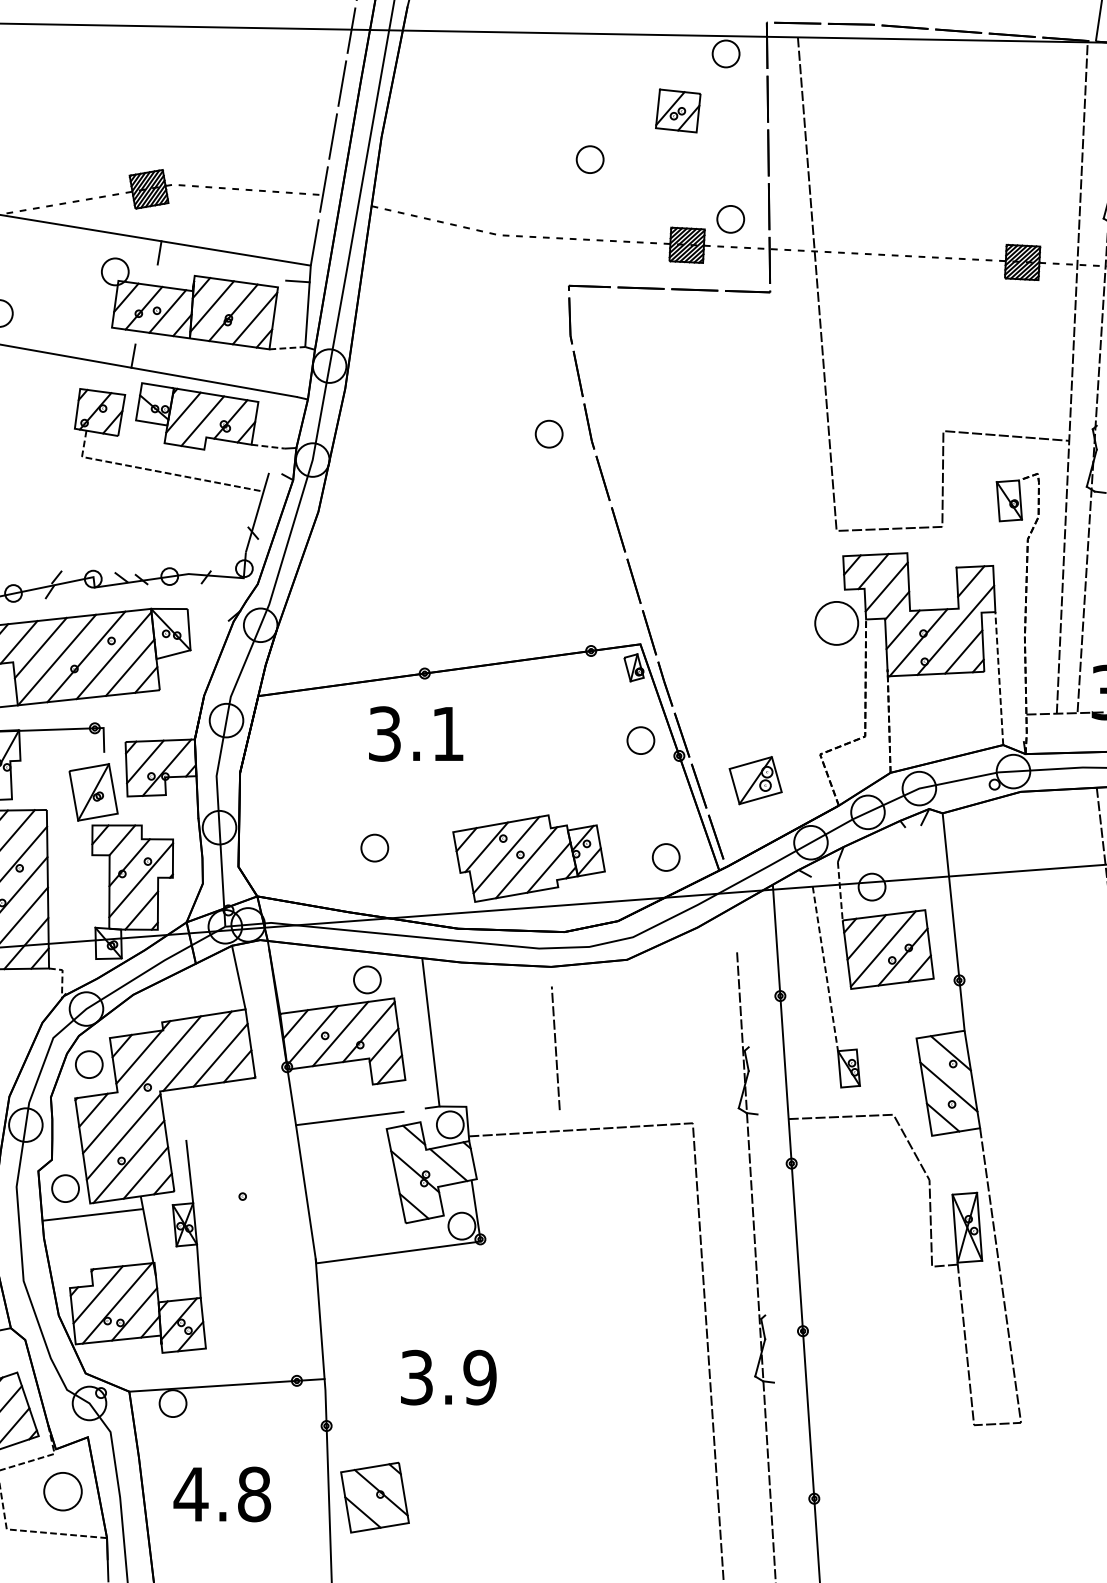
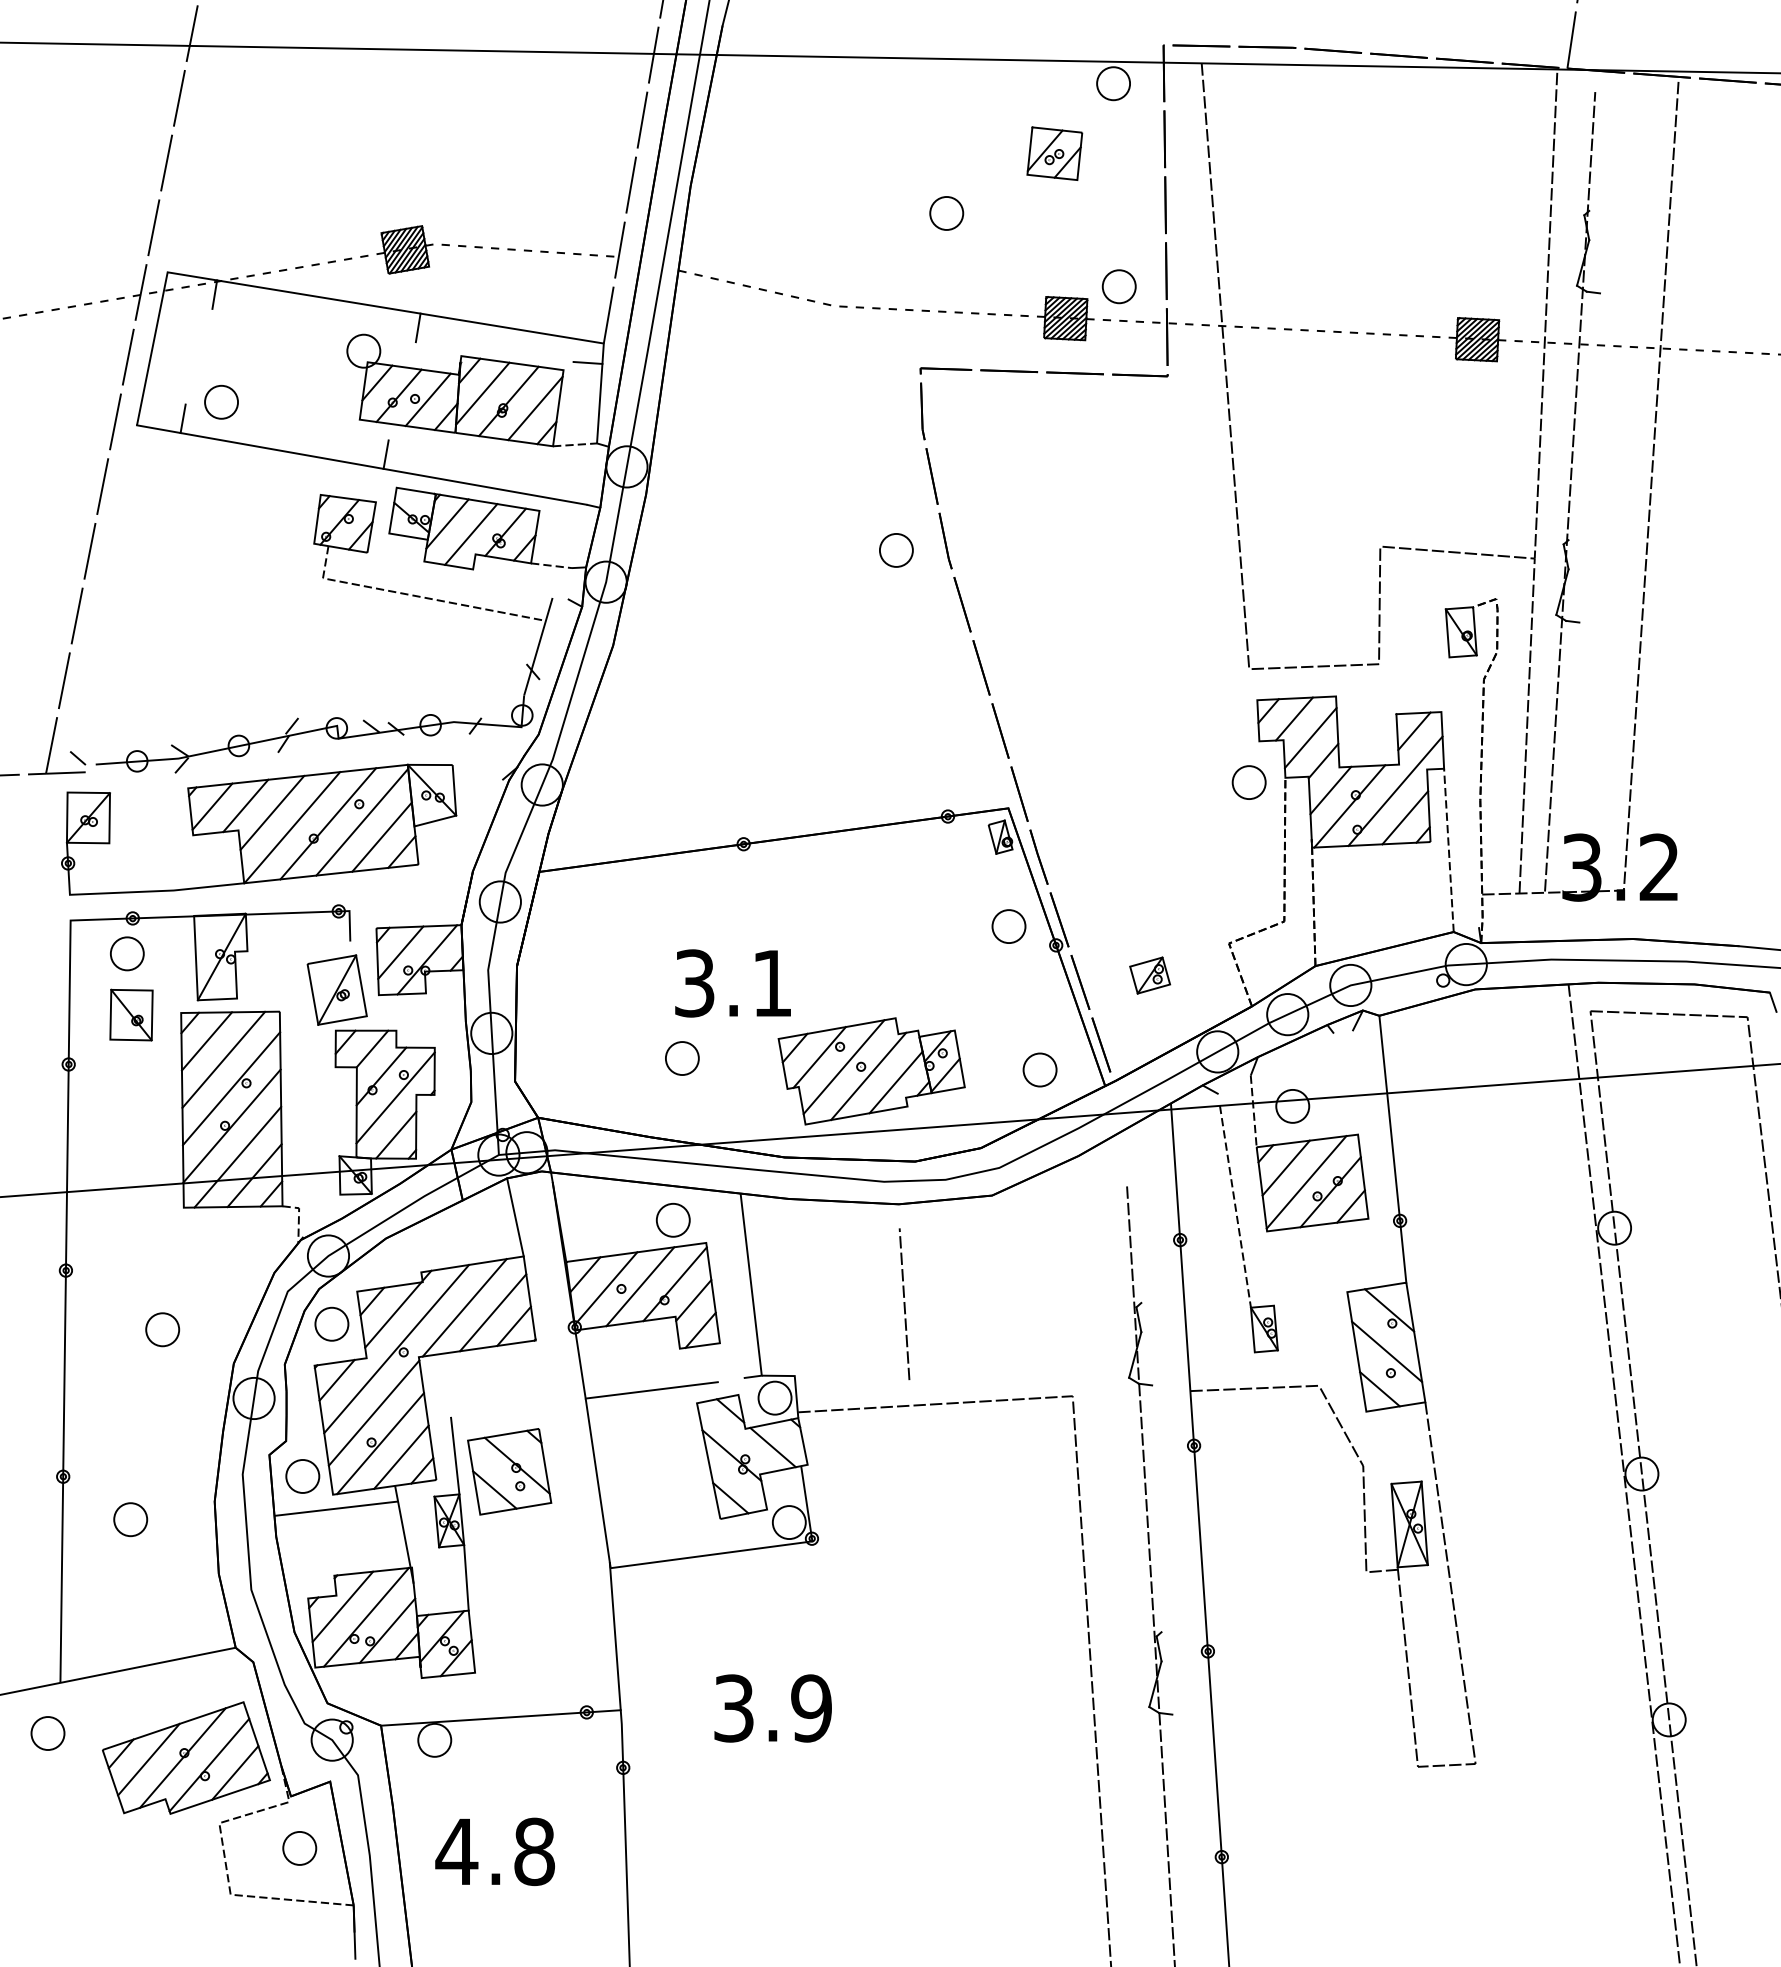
part: (836, 623) -> (1248, 782), size x0.62
text: (415, 734) -> (732, 983), moved
part: (756, 780) -> (1150, 975), size x0.62
part: (62, 1491) -> (299, 1848), size x0.71
part: (374, 1497) -> (509, 1471), moved

